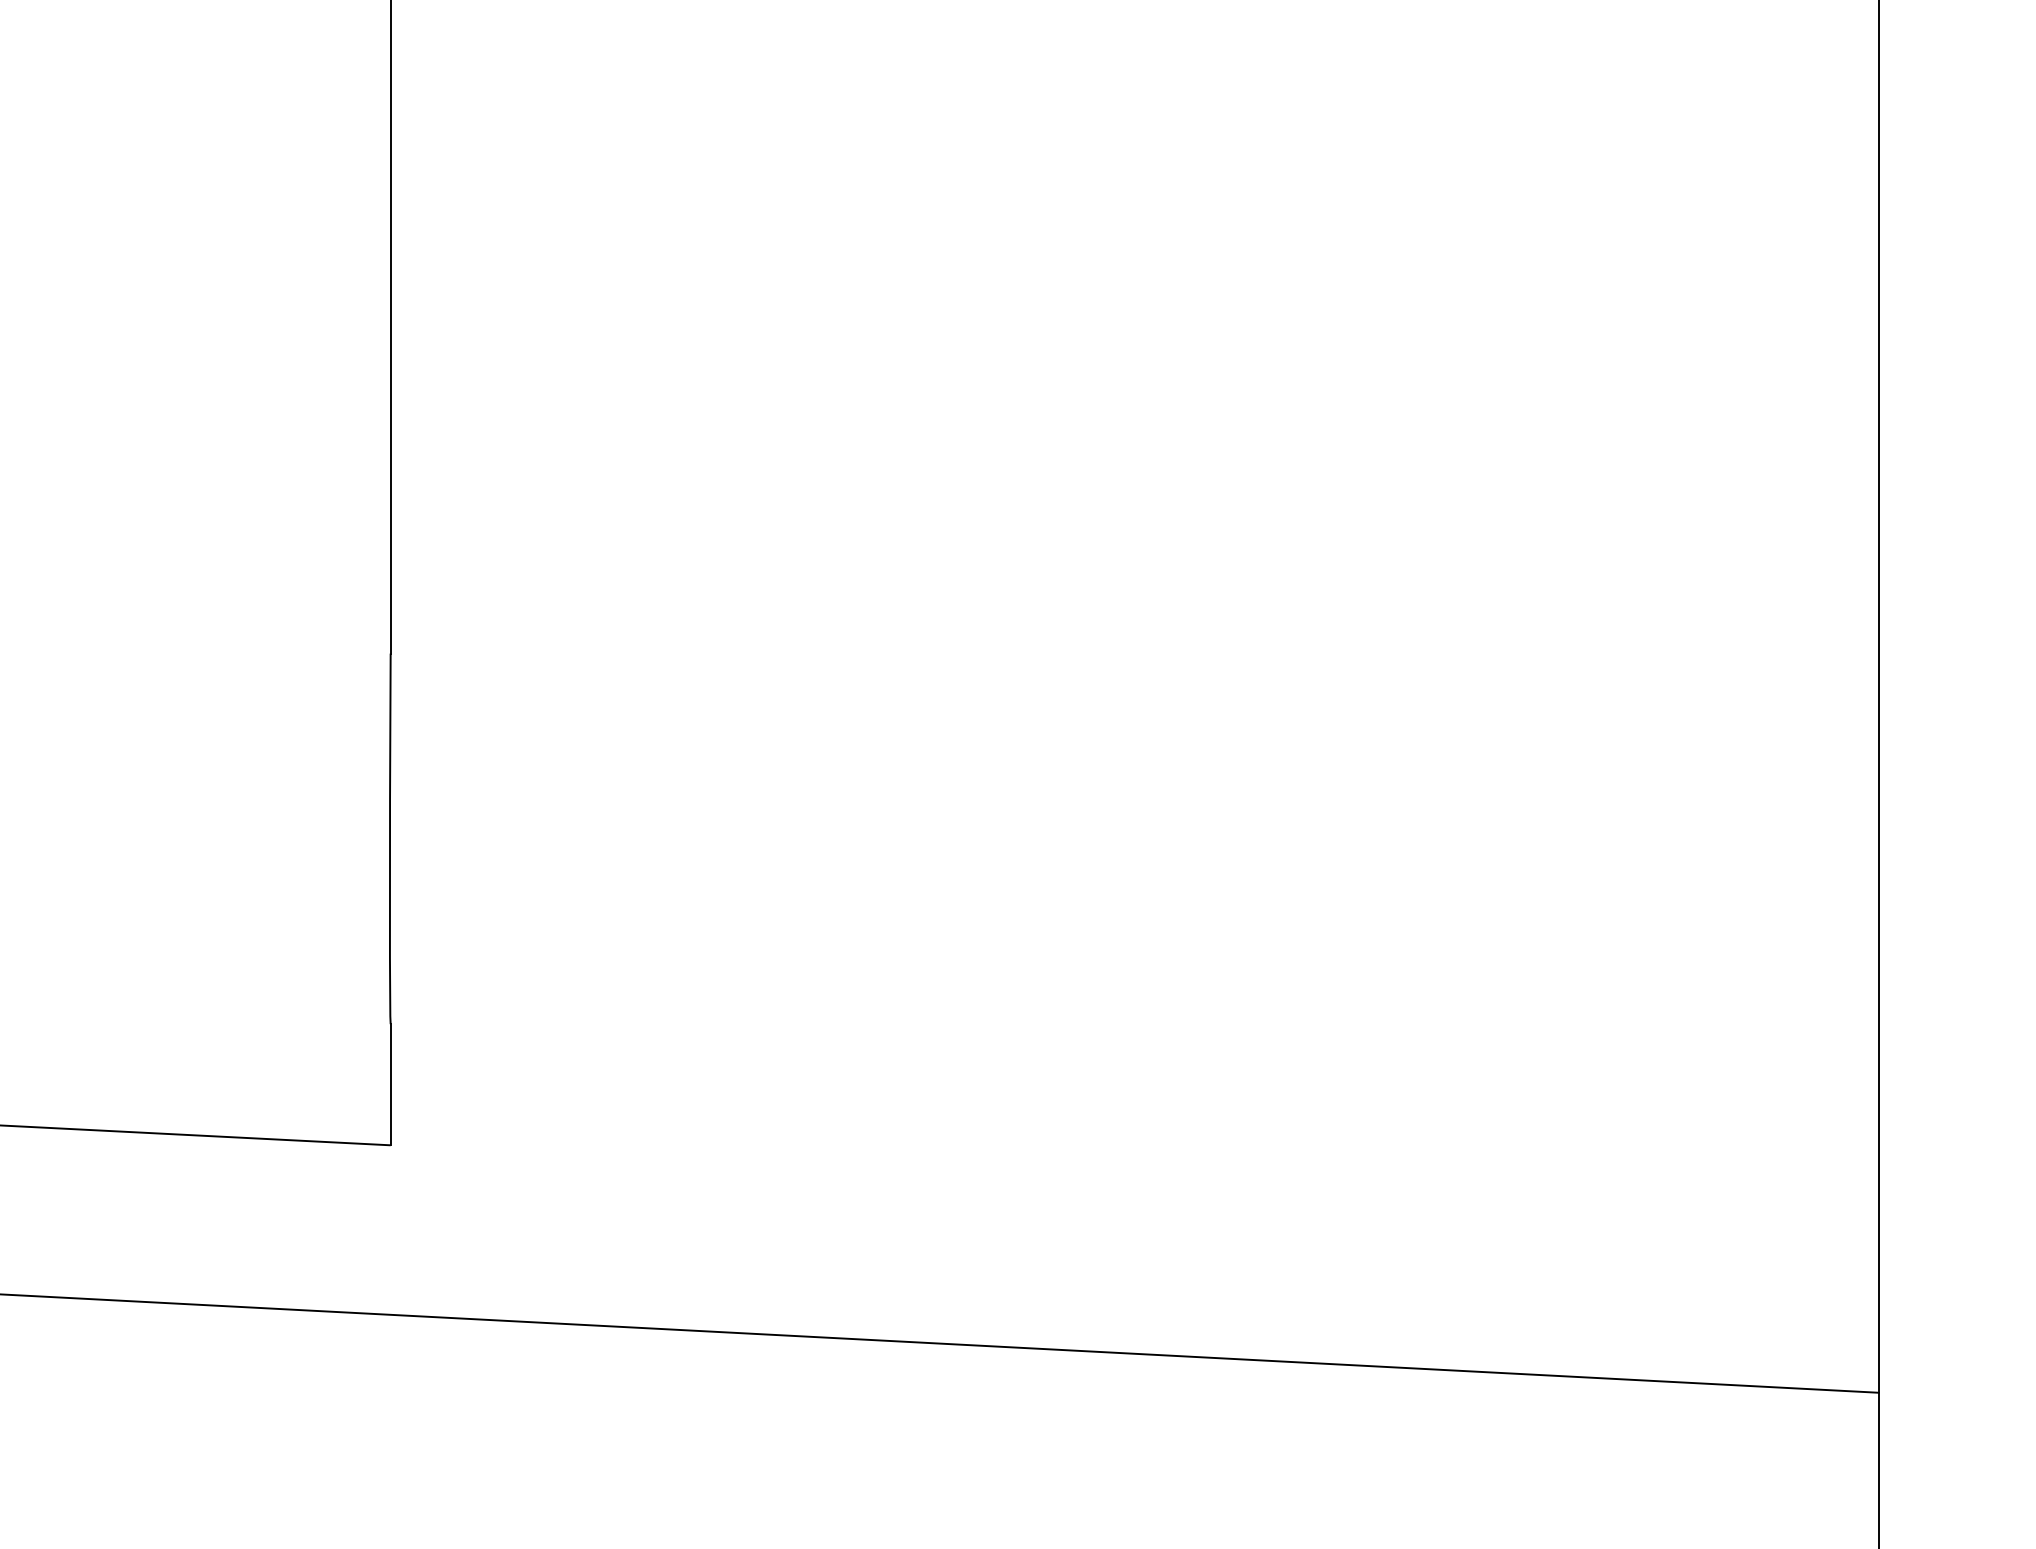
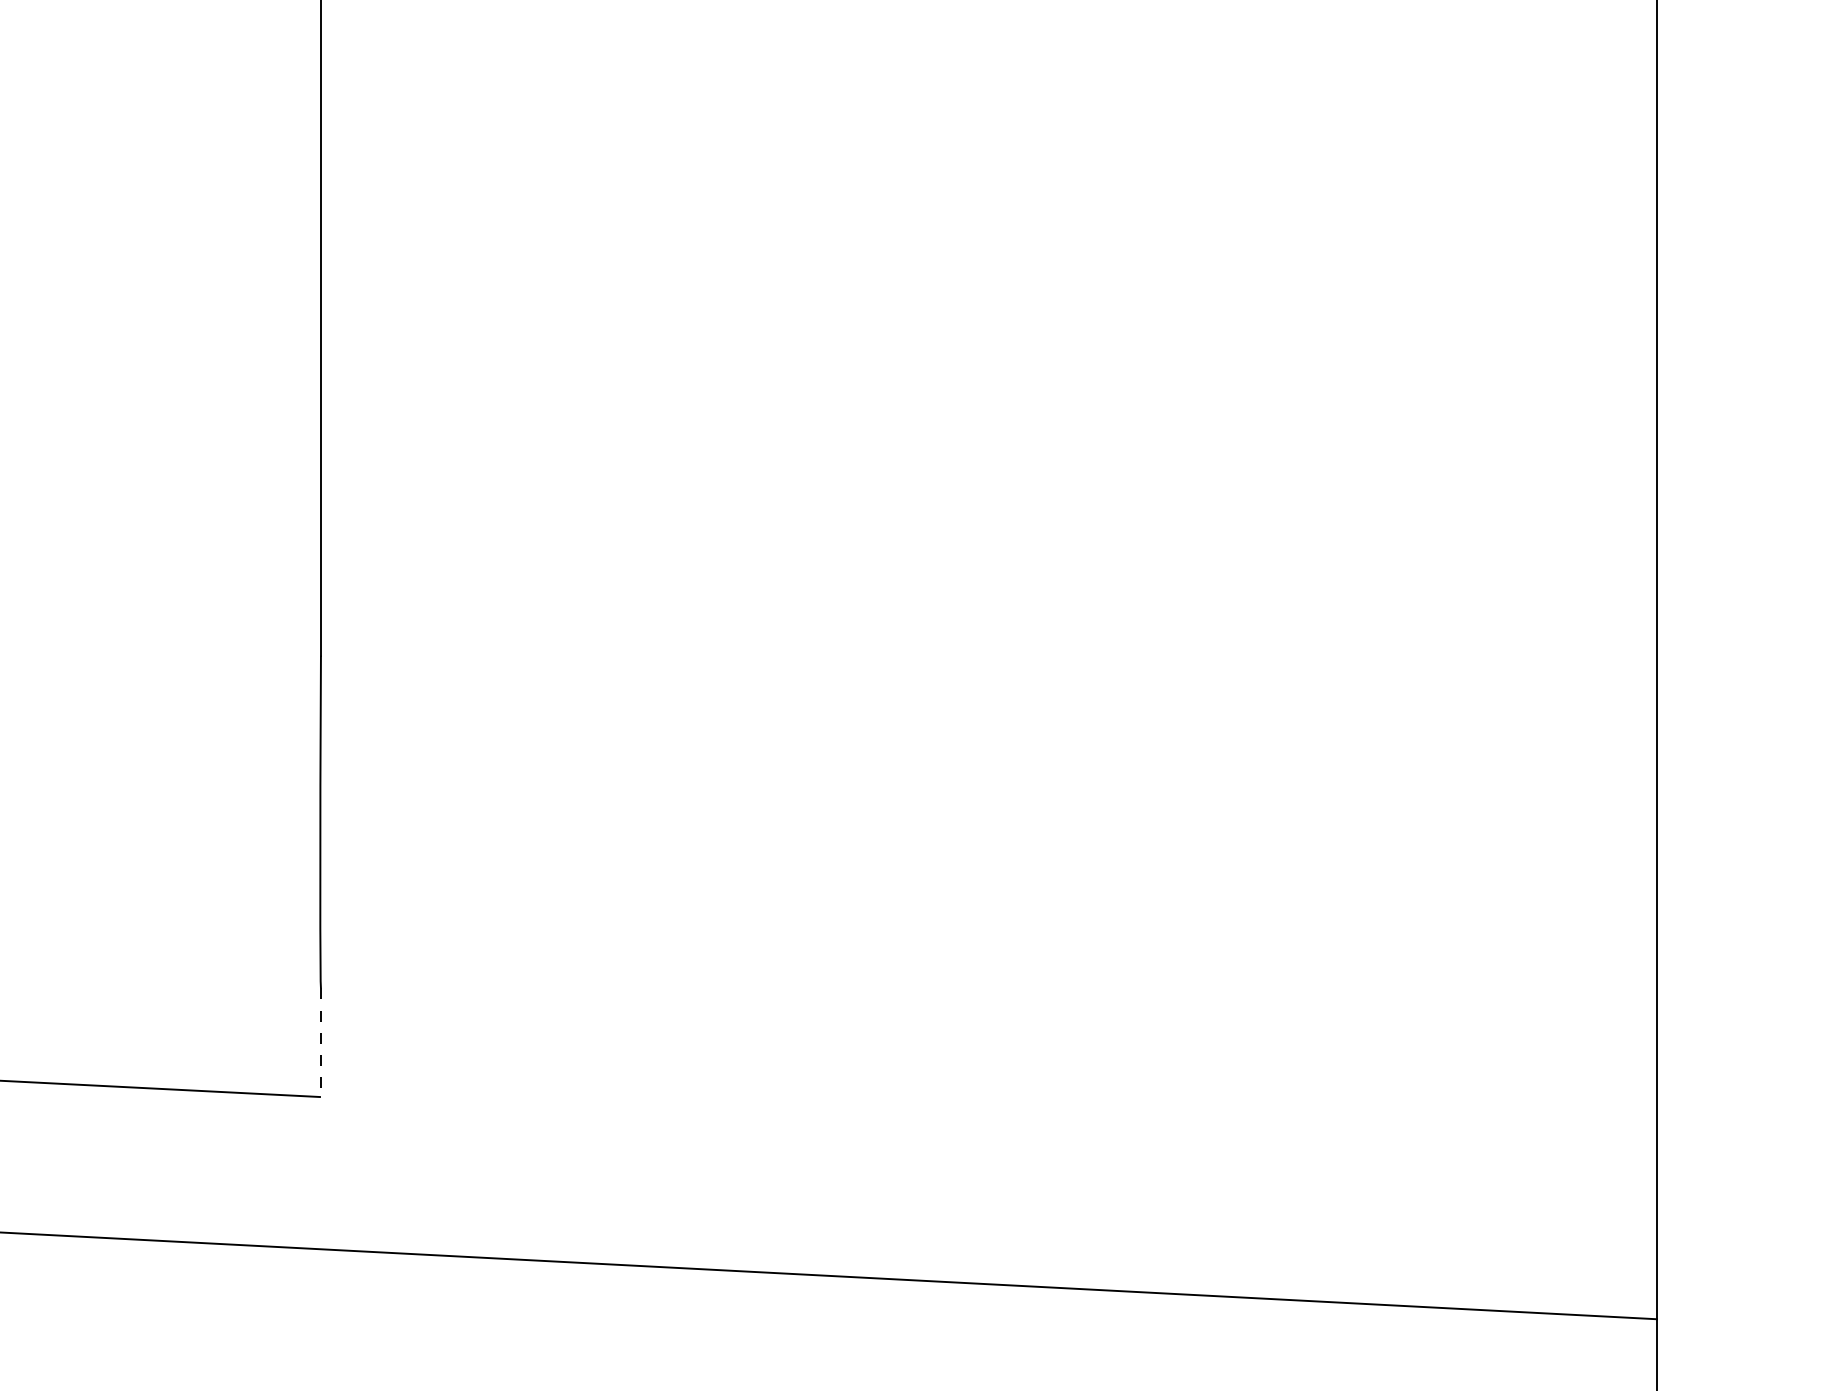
line: (390, 1085) -> (320, 1043), solid -> dashed

